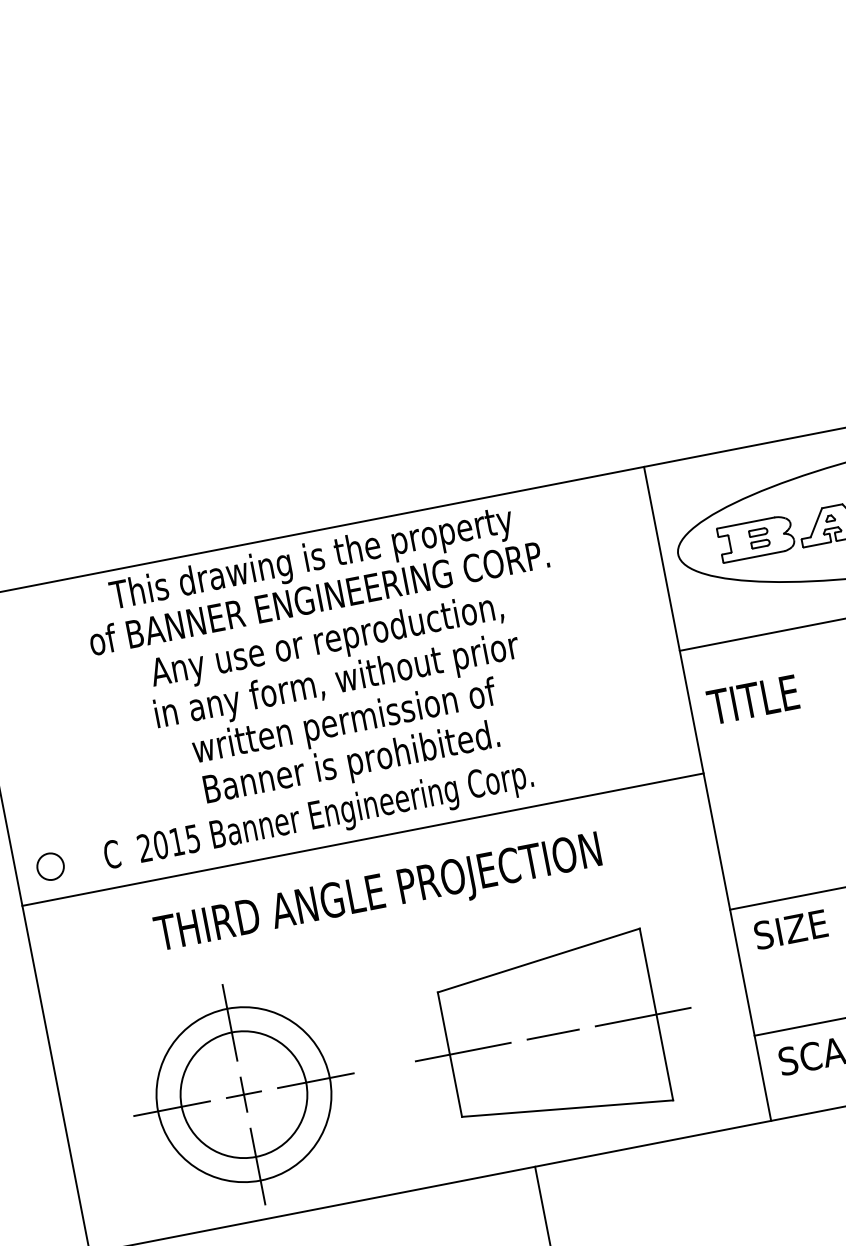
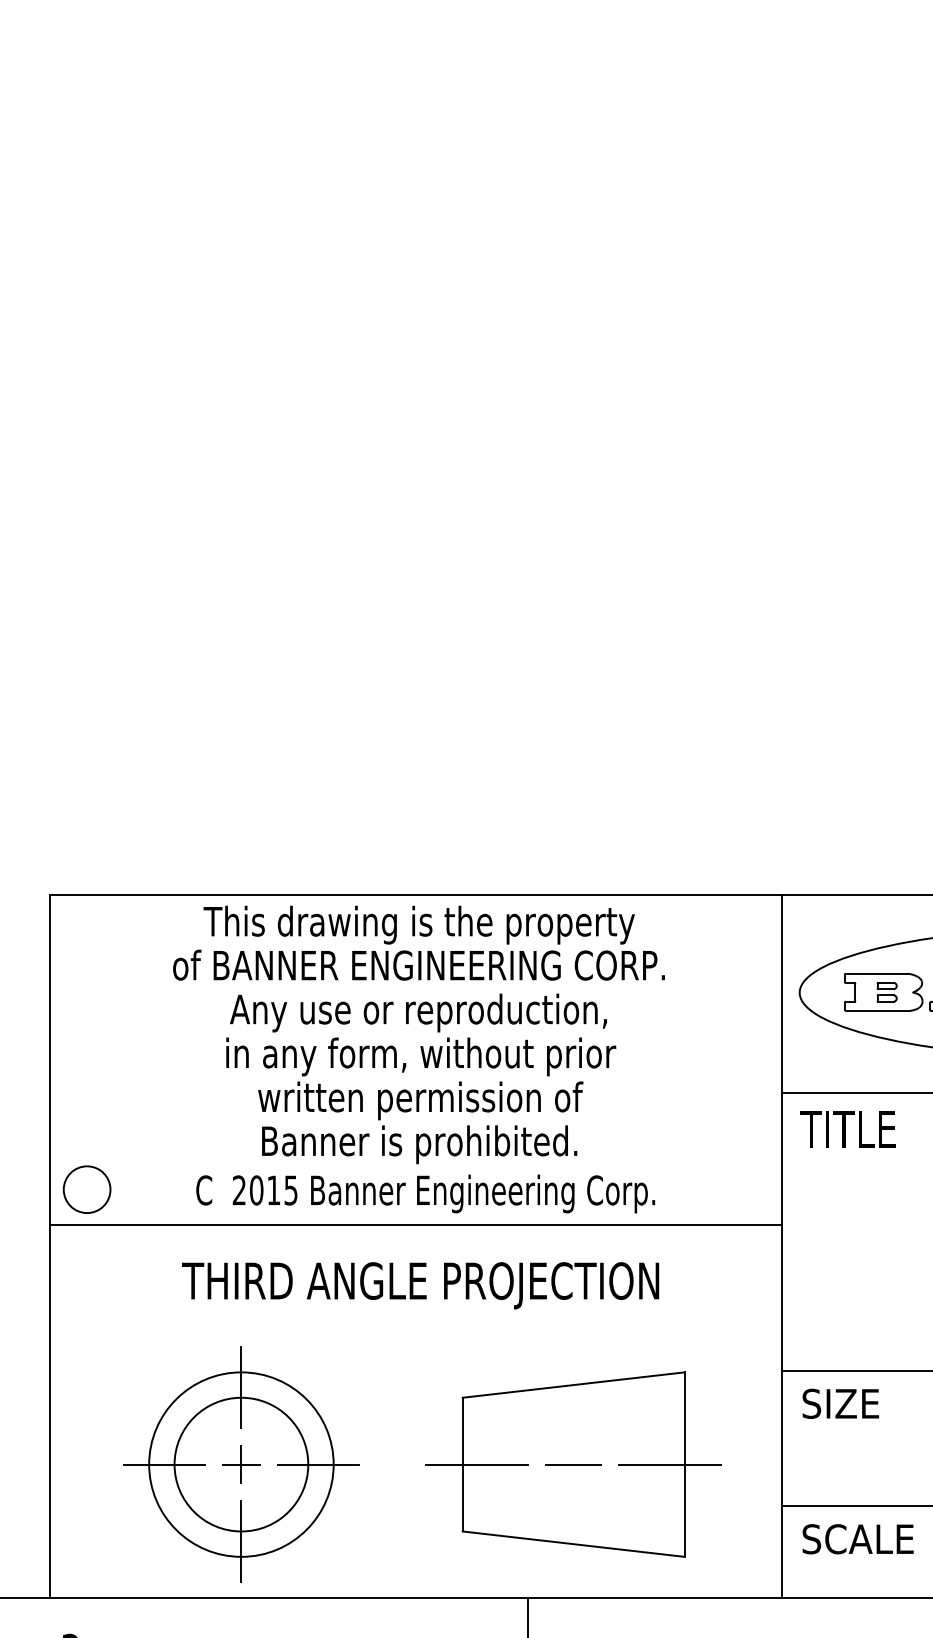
text: (752, 700) -> (847, 1129), moved
text: (318, 817) -> (425, 1193), moved
circle: (50, 866) -> (86, 1189), size x1.67

